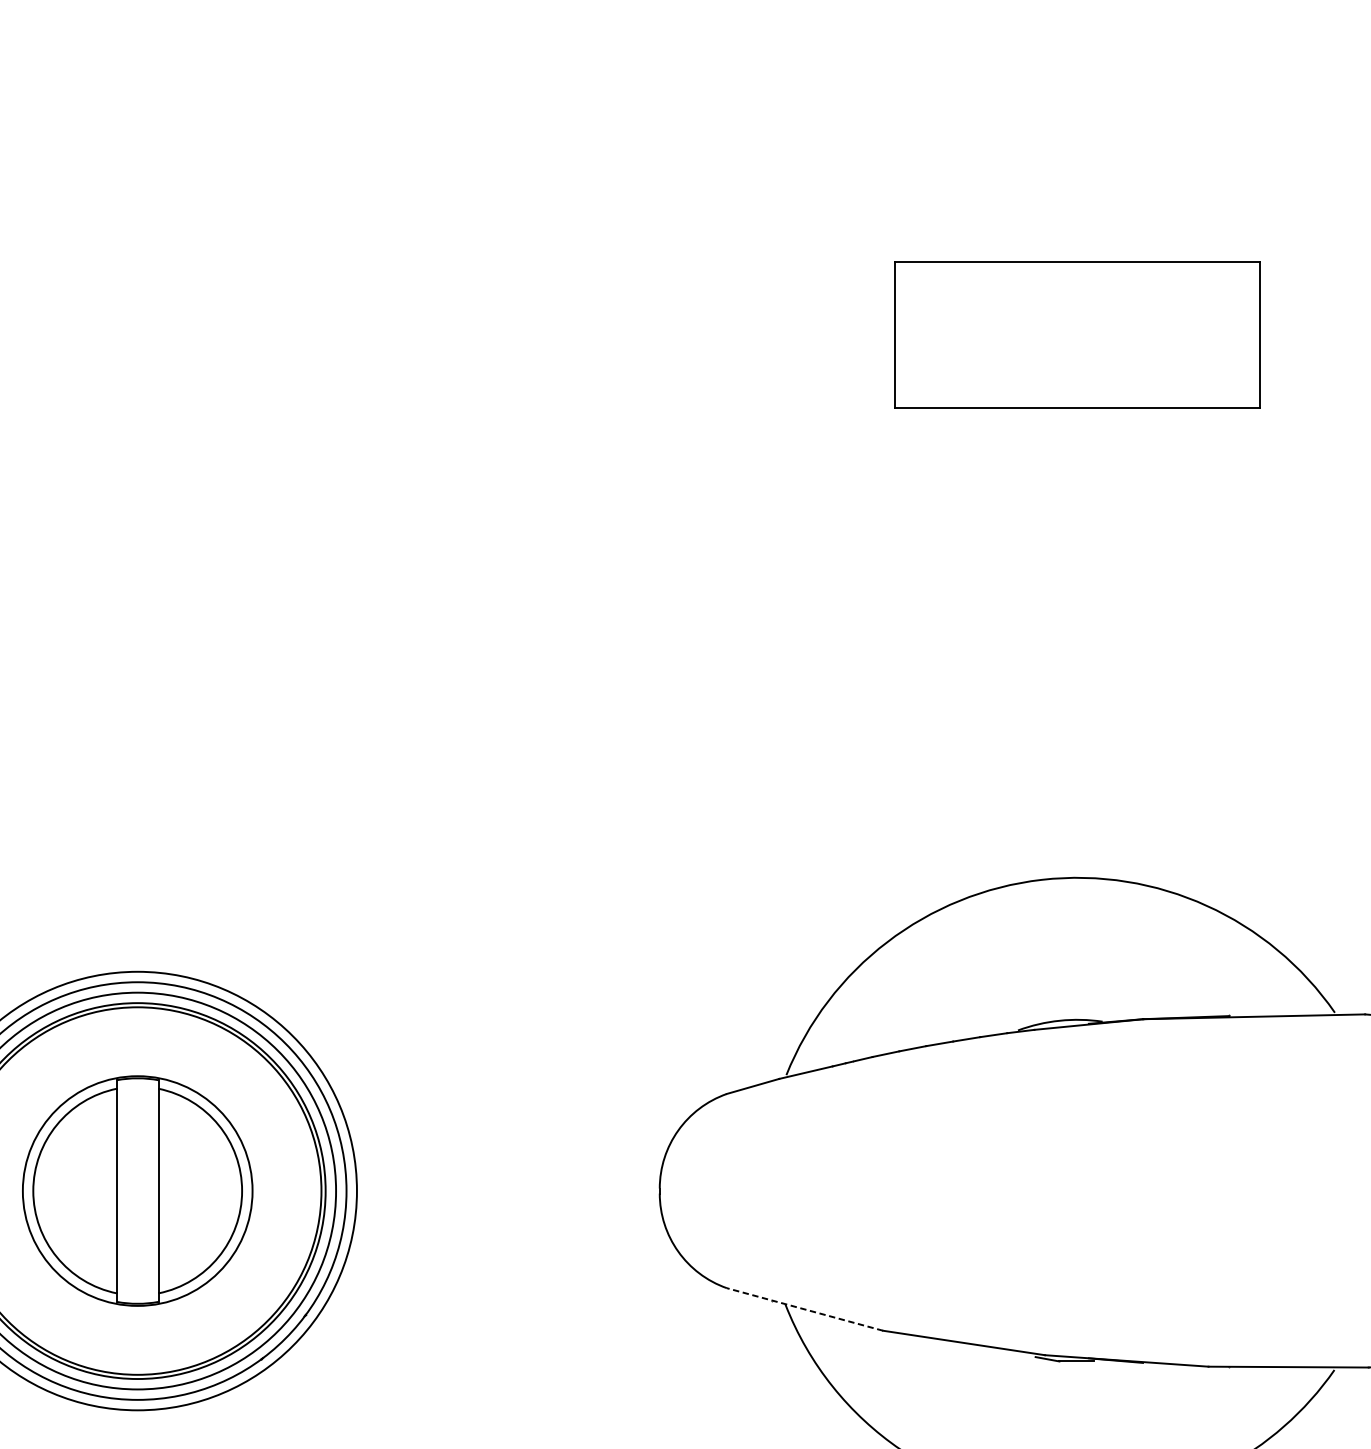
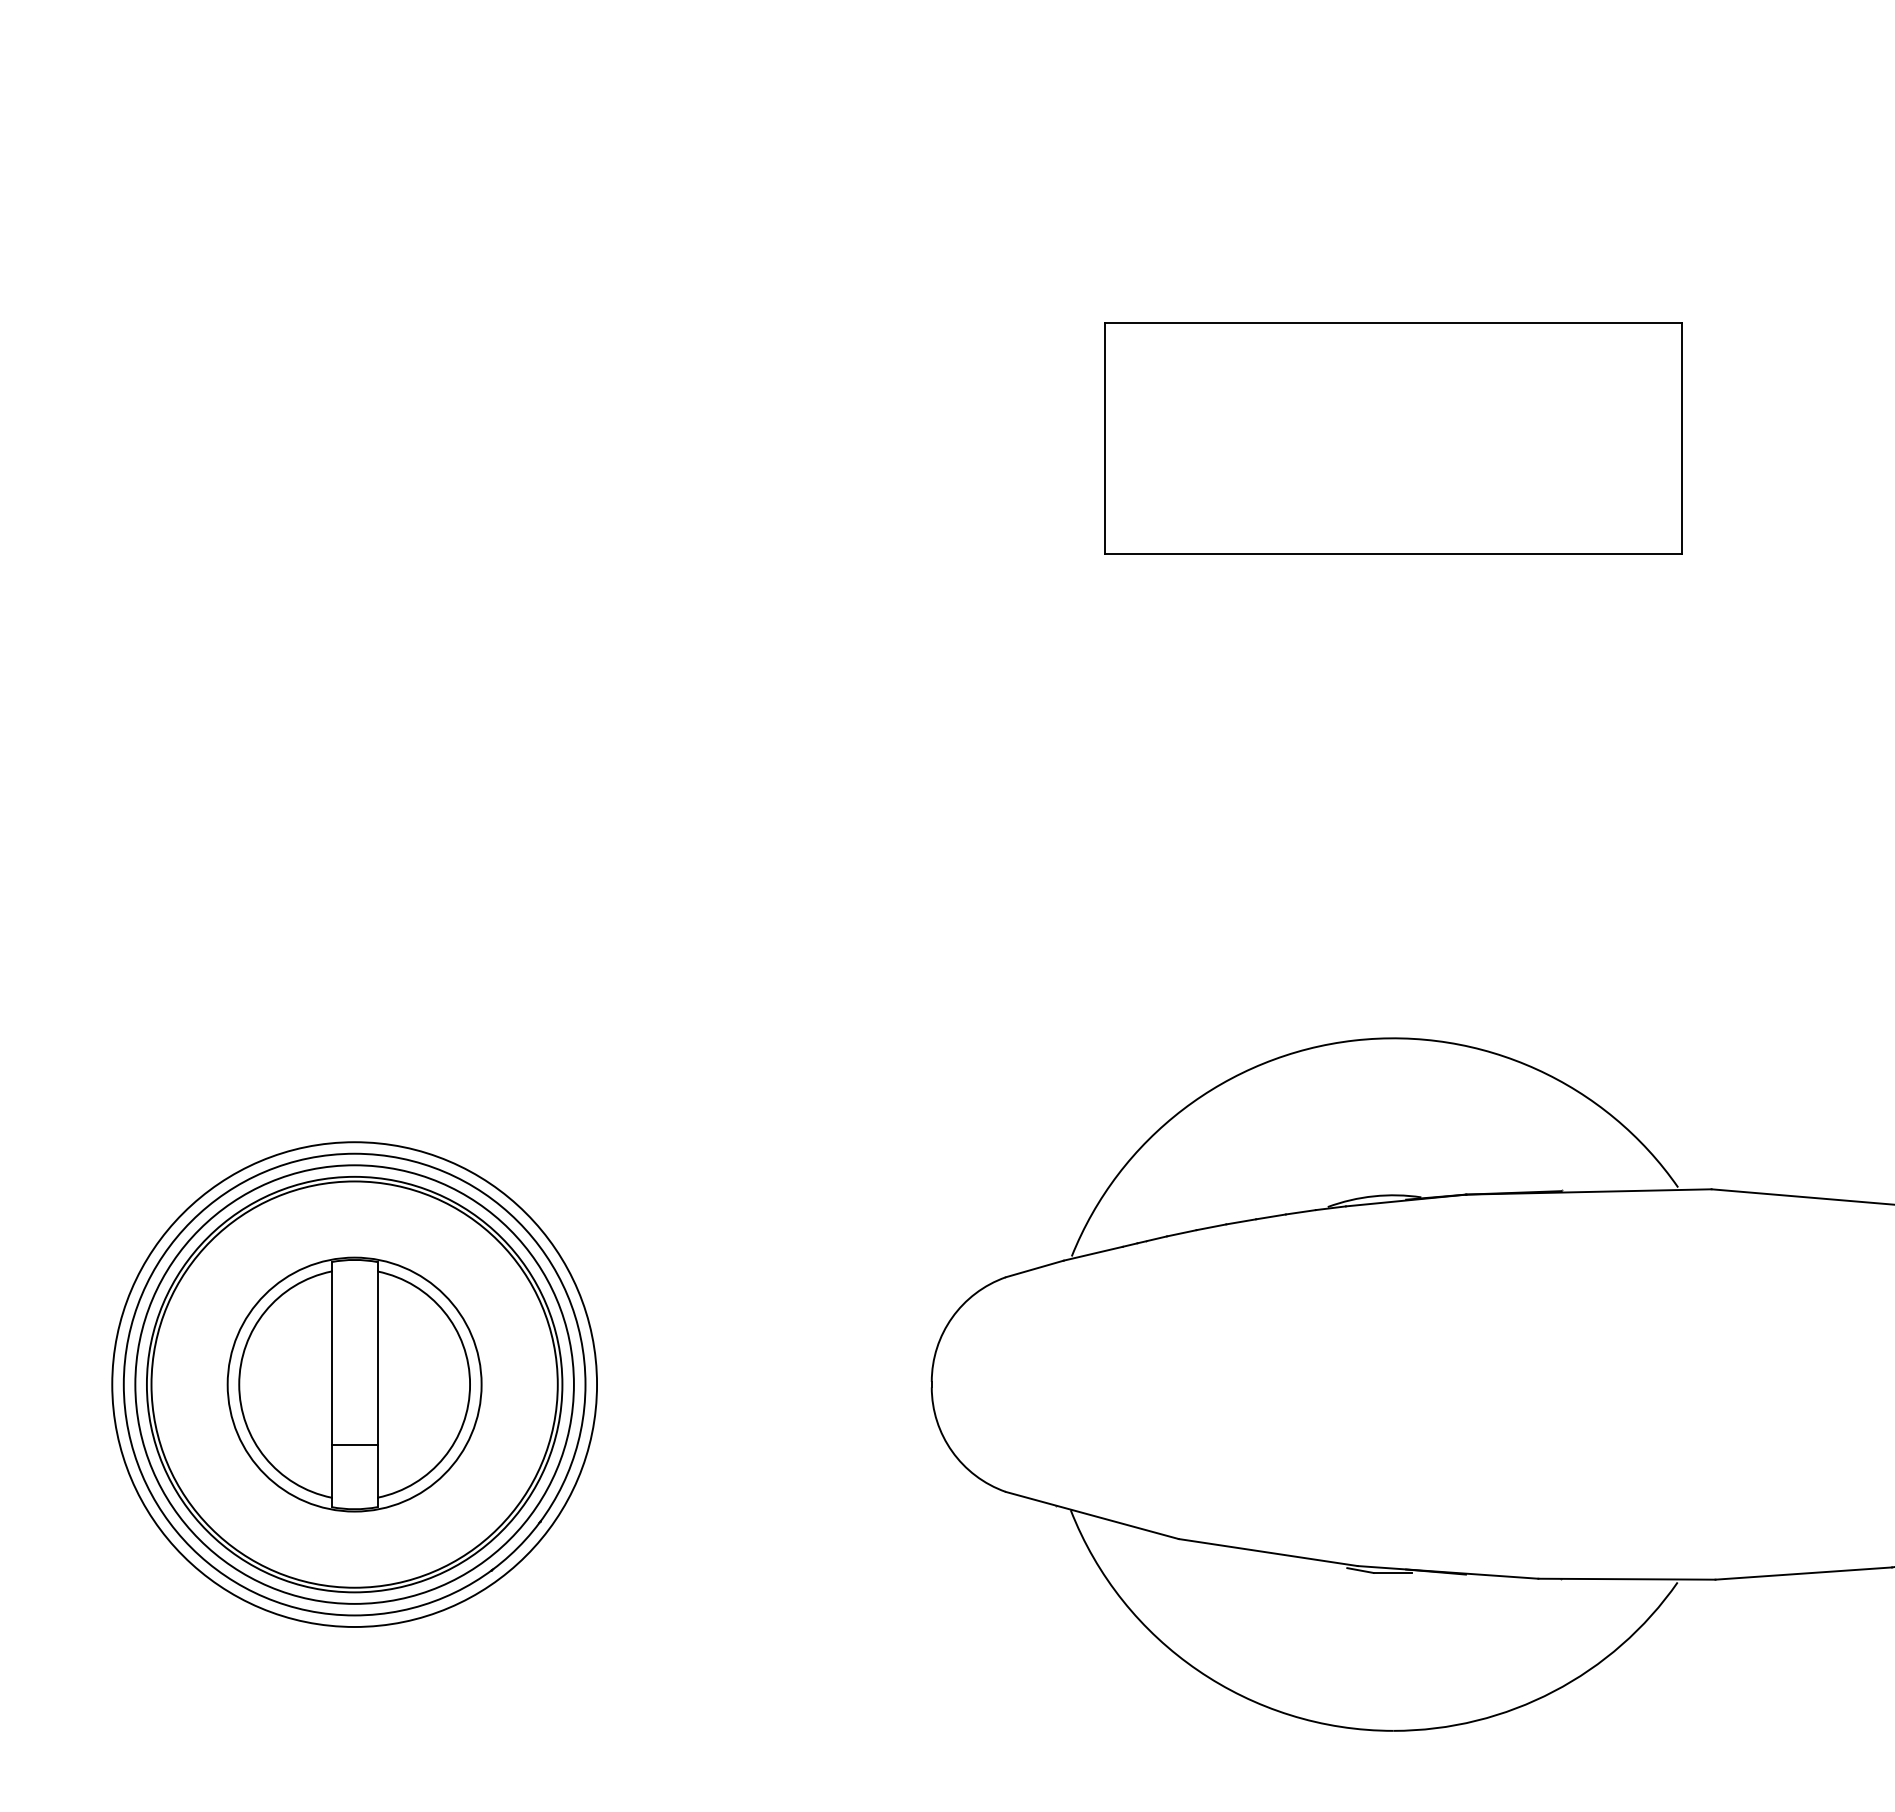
part: (1077, 335) -> (1393, 438), size x1.43
line: (137, 1245) -> (354, 1444), added
line: (805, 1309) -> (1092, 1515), dashed -> solid

